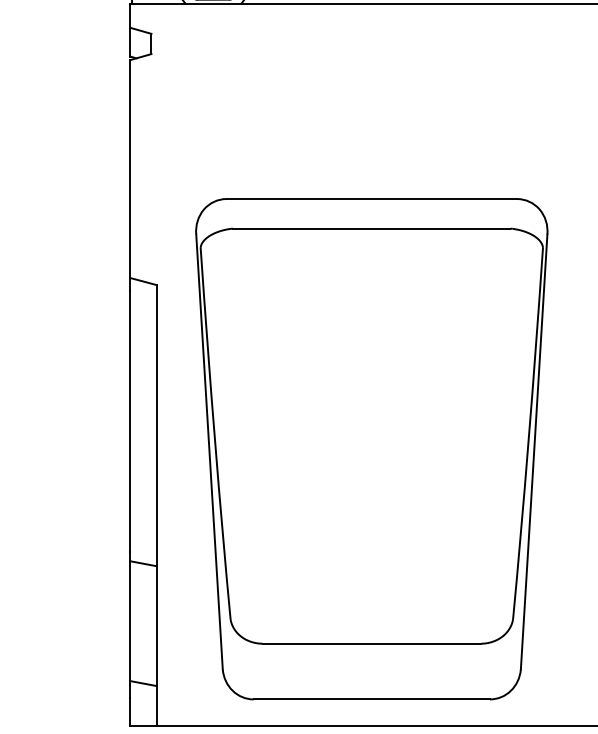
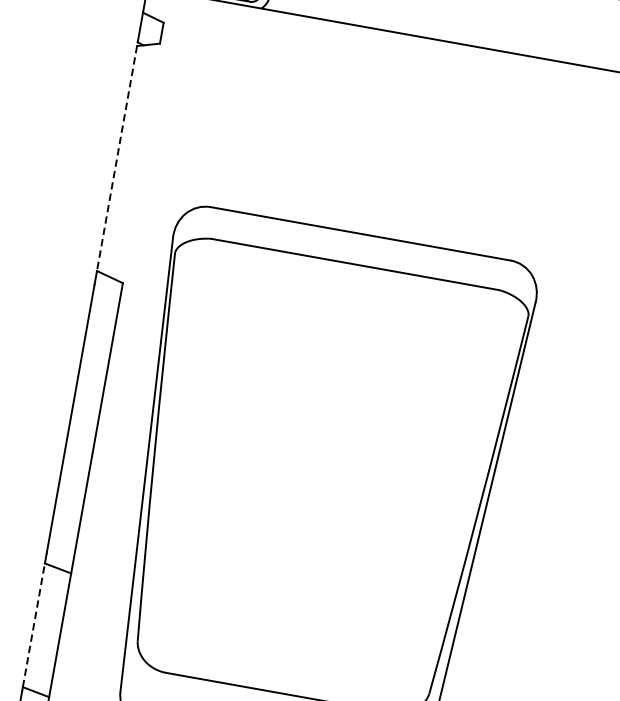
line: (130, 169) -> (117, 158), solid -> dashed
line: (130, 621) -> (33, 625), solid -> dashed

